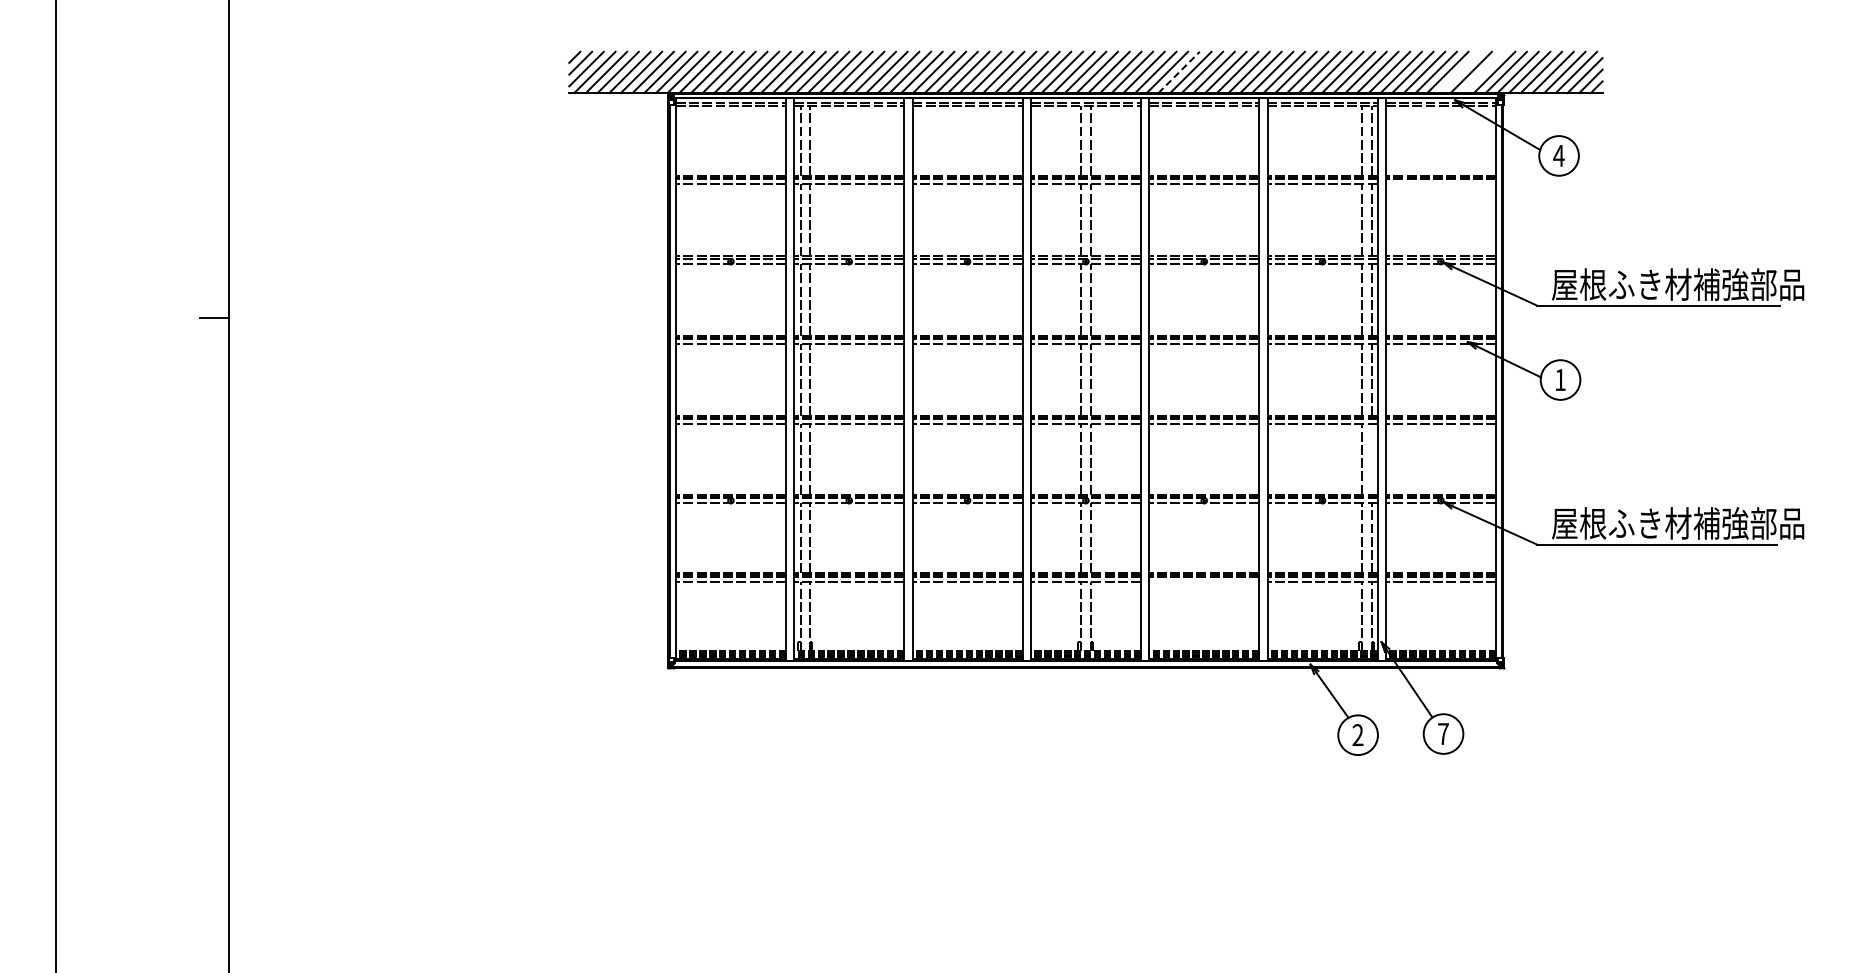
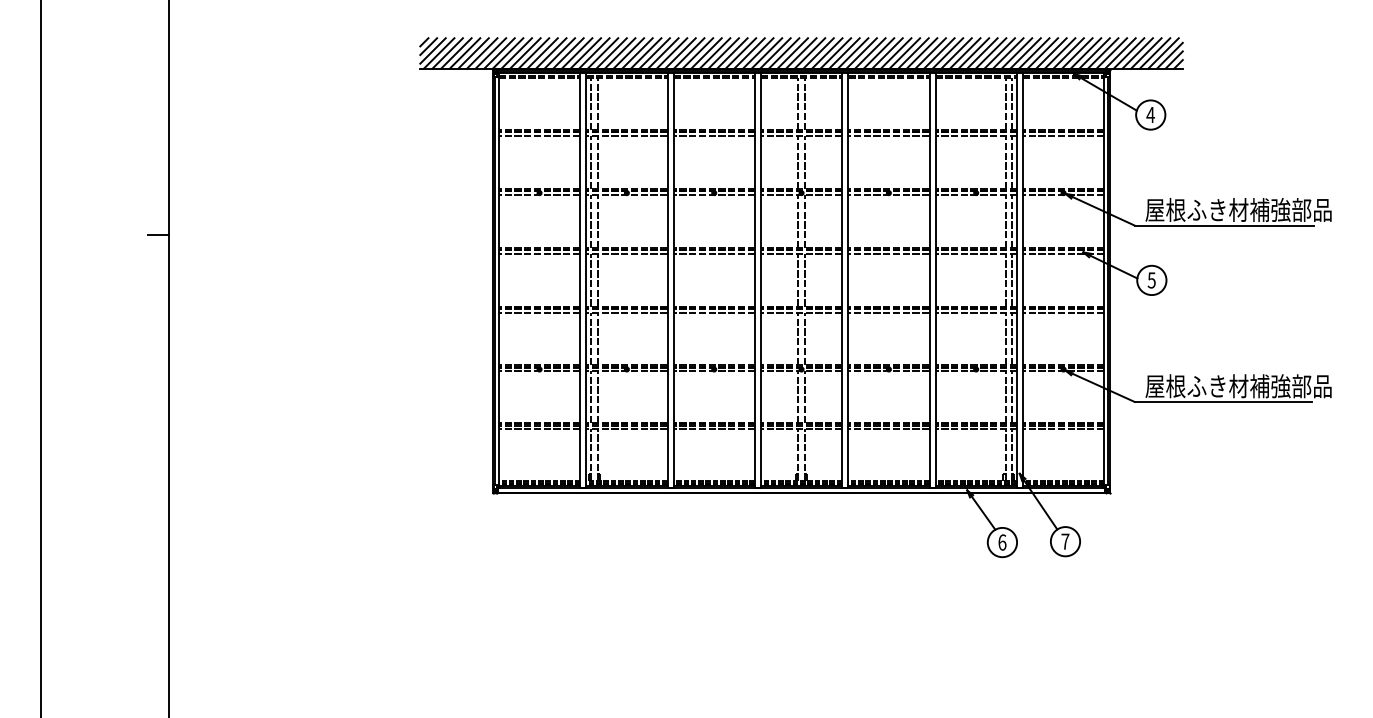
line: (1179, 72) -> (870, 53), dashed -> solid
line: (1459, 72) -> (1077, 53), added
line: (1482, 72) -> (1094, 53), added
line: (1440, 183) -> (1063, 135), added
text: (1559, 380) -> (1151, 280), 1 -> 5
line: (1371, 459) -> (1012, 339), added
line: (1204, 581) -> (889, 429), added
text: (1357, 735) -> (1001, 542), 2 -> 6

